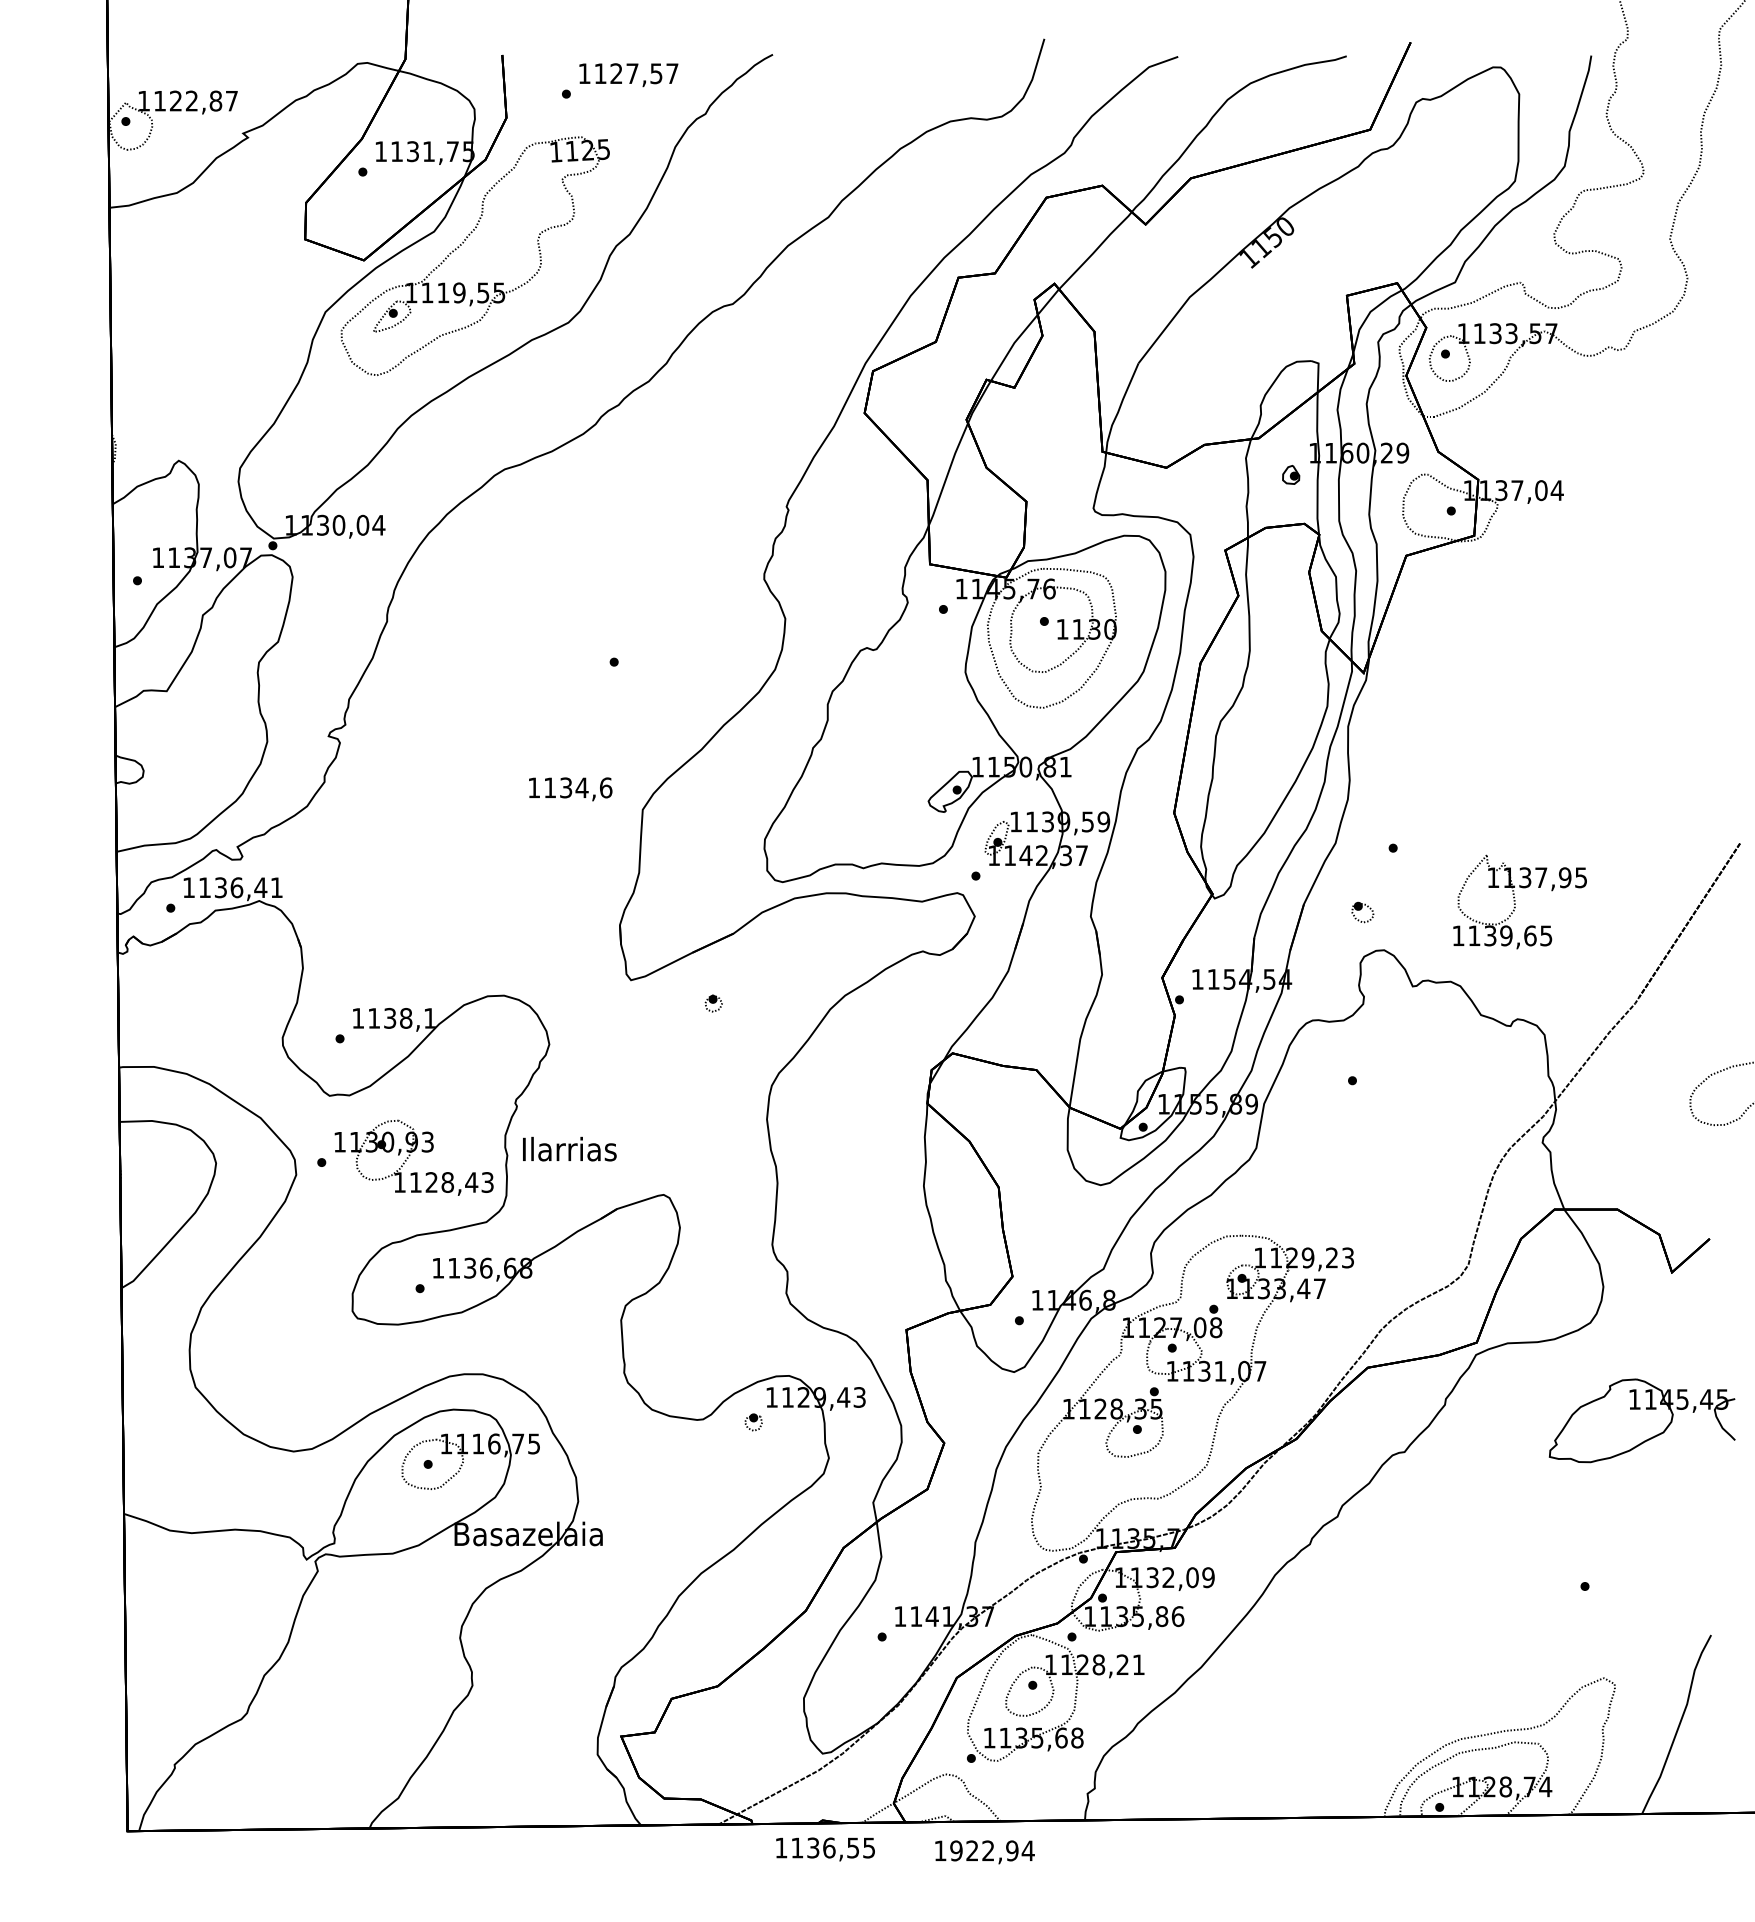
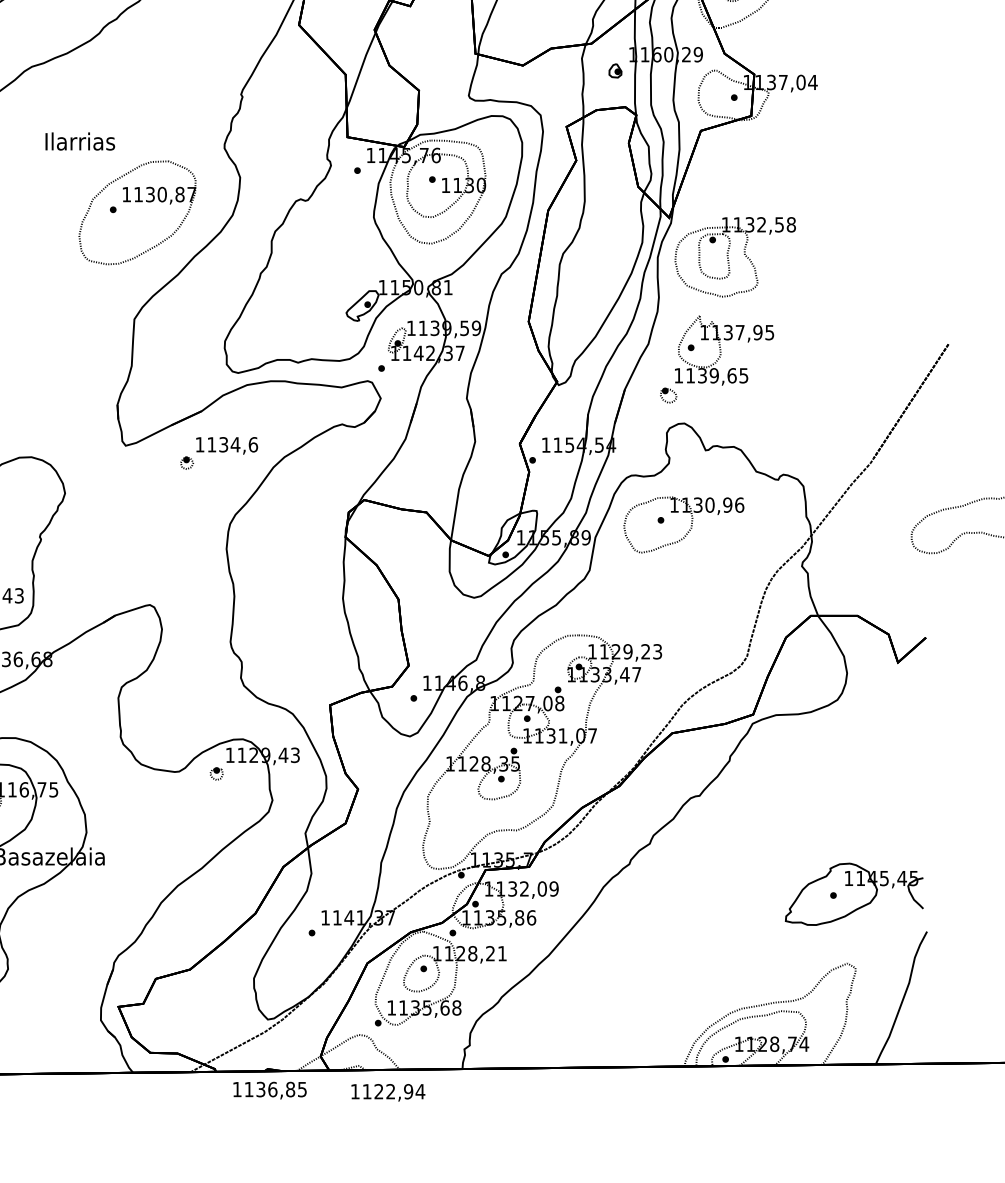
part: (646, 651) -> (137, 201), added
part: (1444, 730) -> (729, 260), added
text: (570, 789) -> (226, 445), moved
part: (1519, 901) -> (724, 350), moved
part: (1390, 1093) -> (689, 529), added
text: (569, 1148) -> (80, 141), moved
part: (1641, 1420) -> (853, 894), moved
text: (853, 1847) -> (290, 1089), 1136,55 -> 1136,85
text: (956, 1850) -> (367, 1091), 1922,94 -> 1122,94

